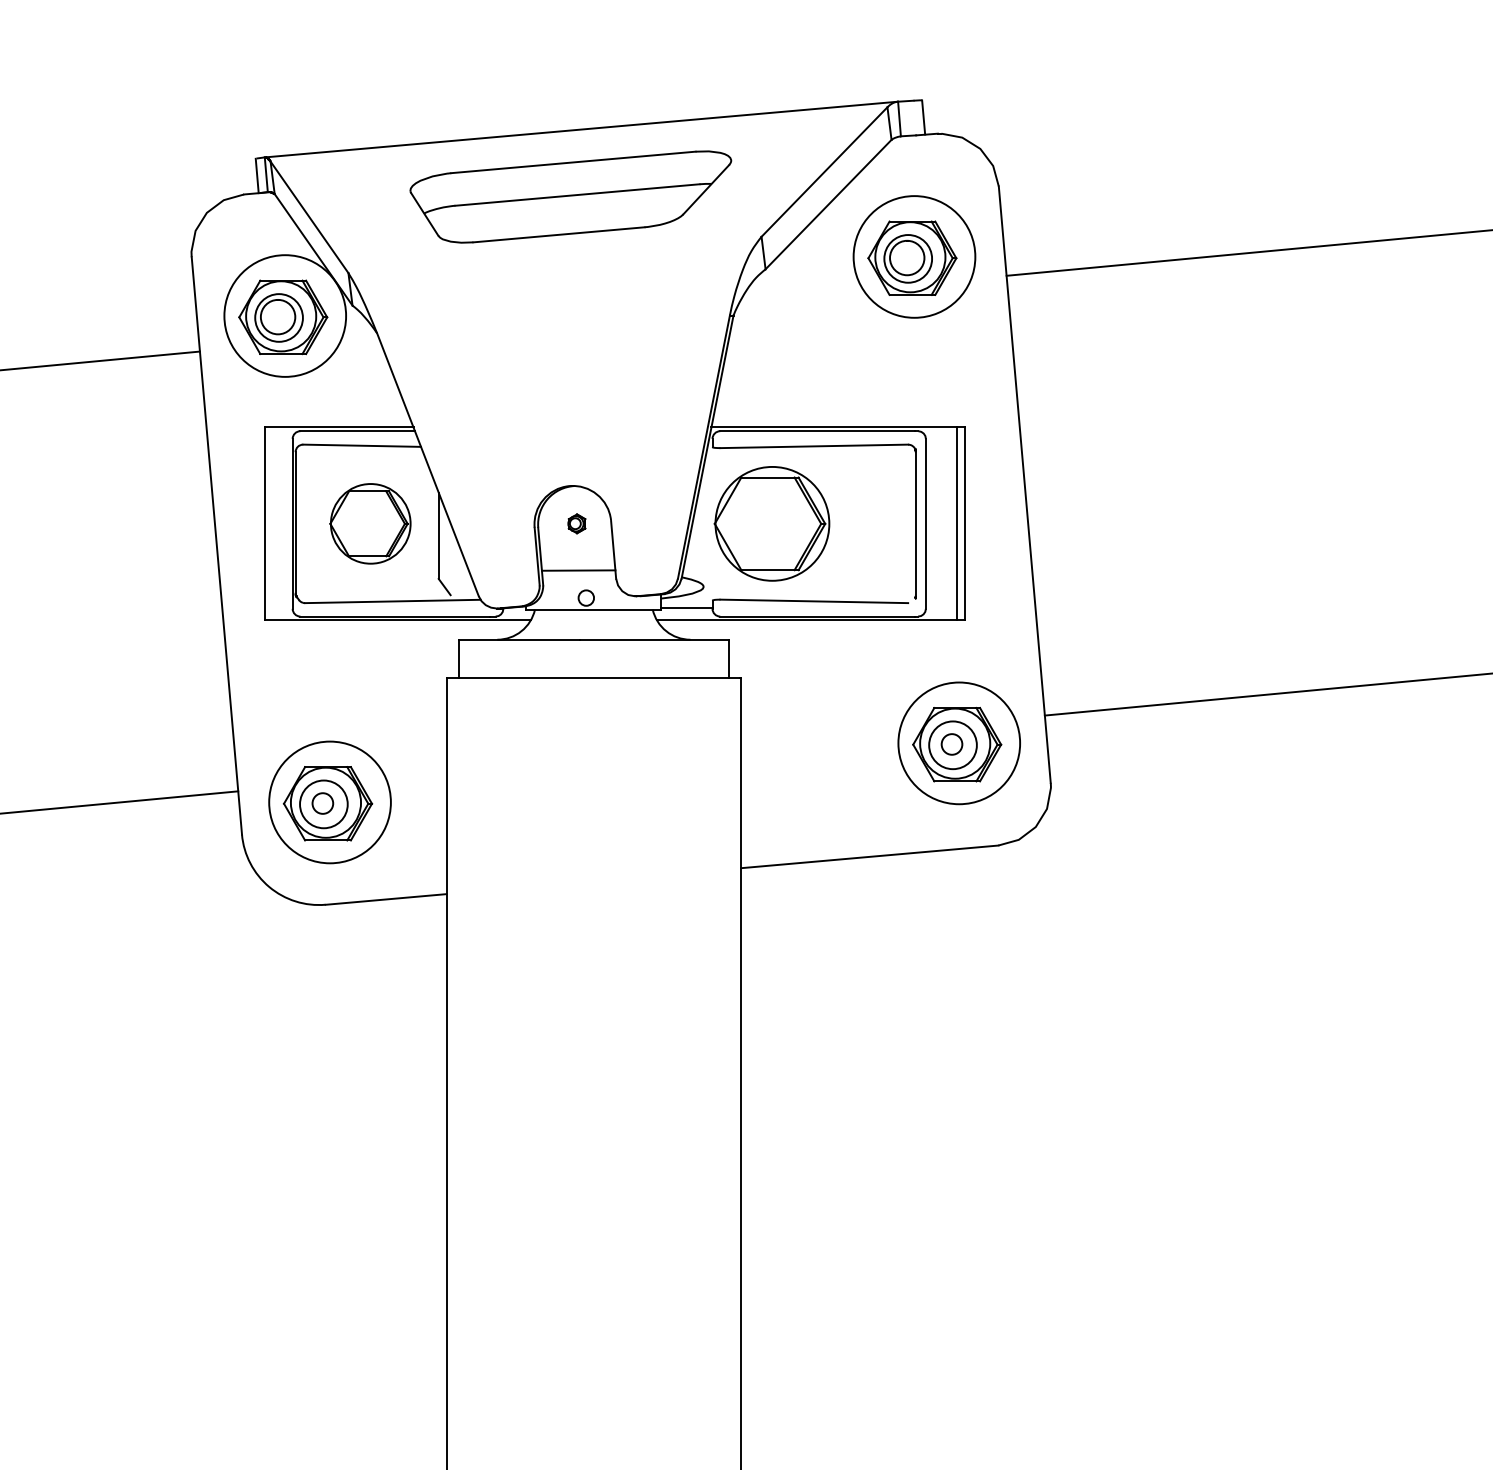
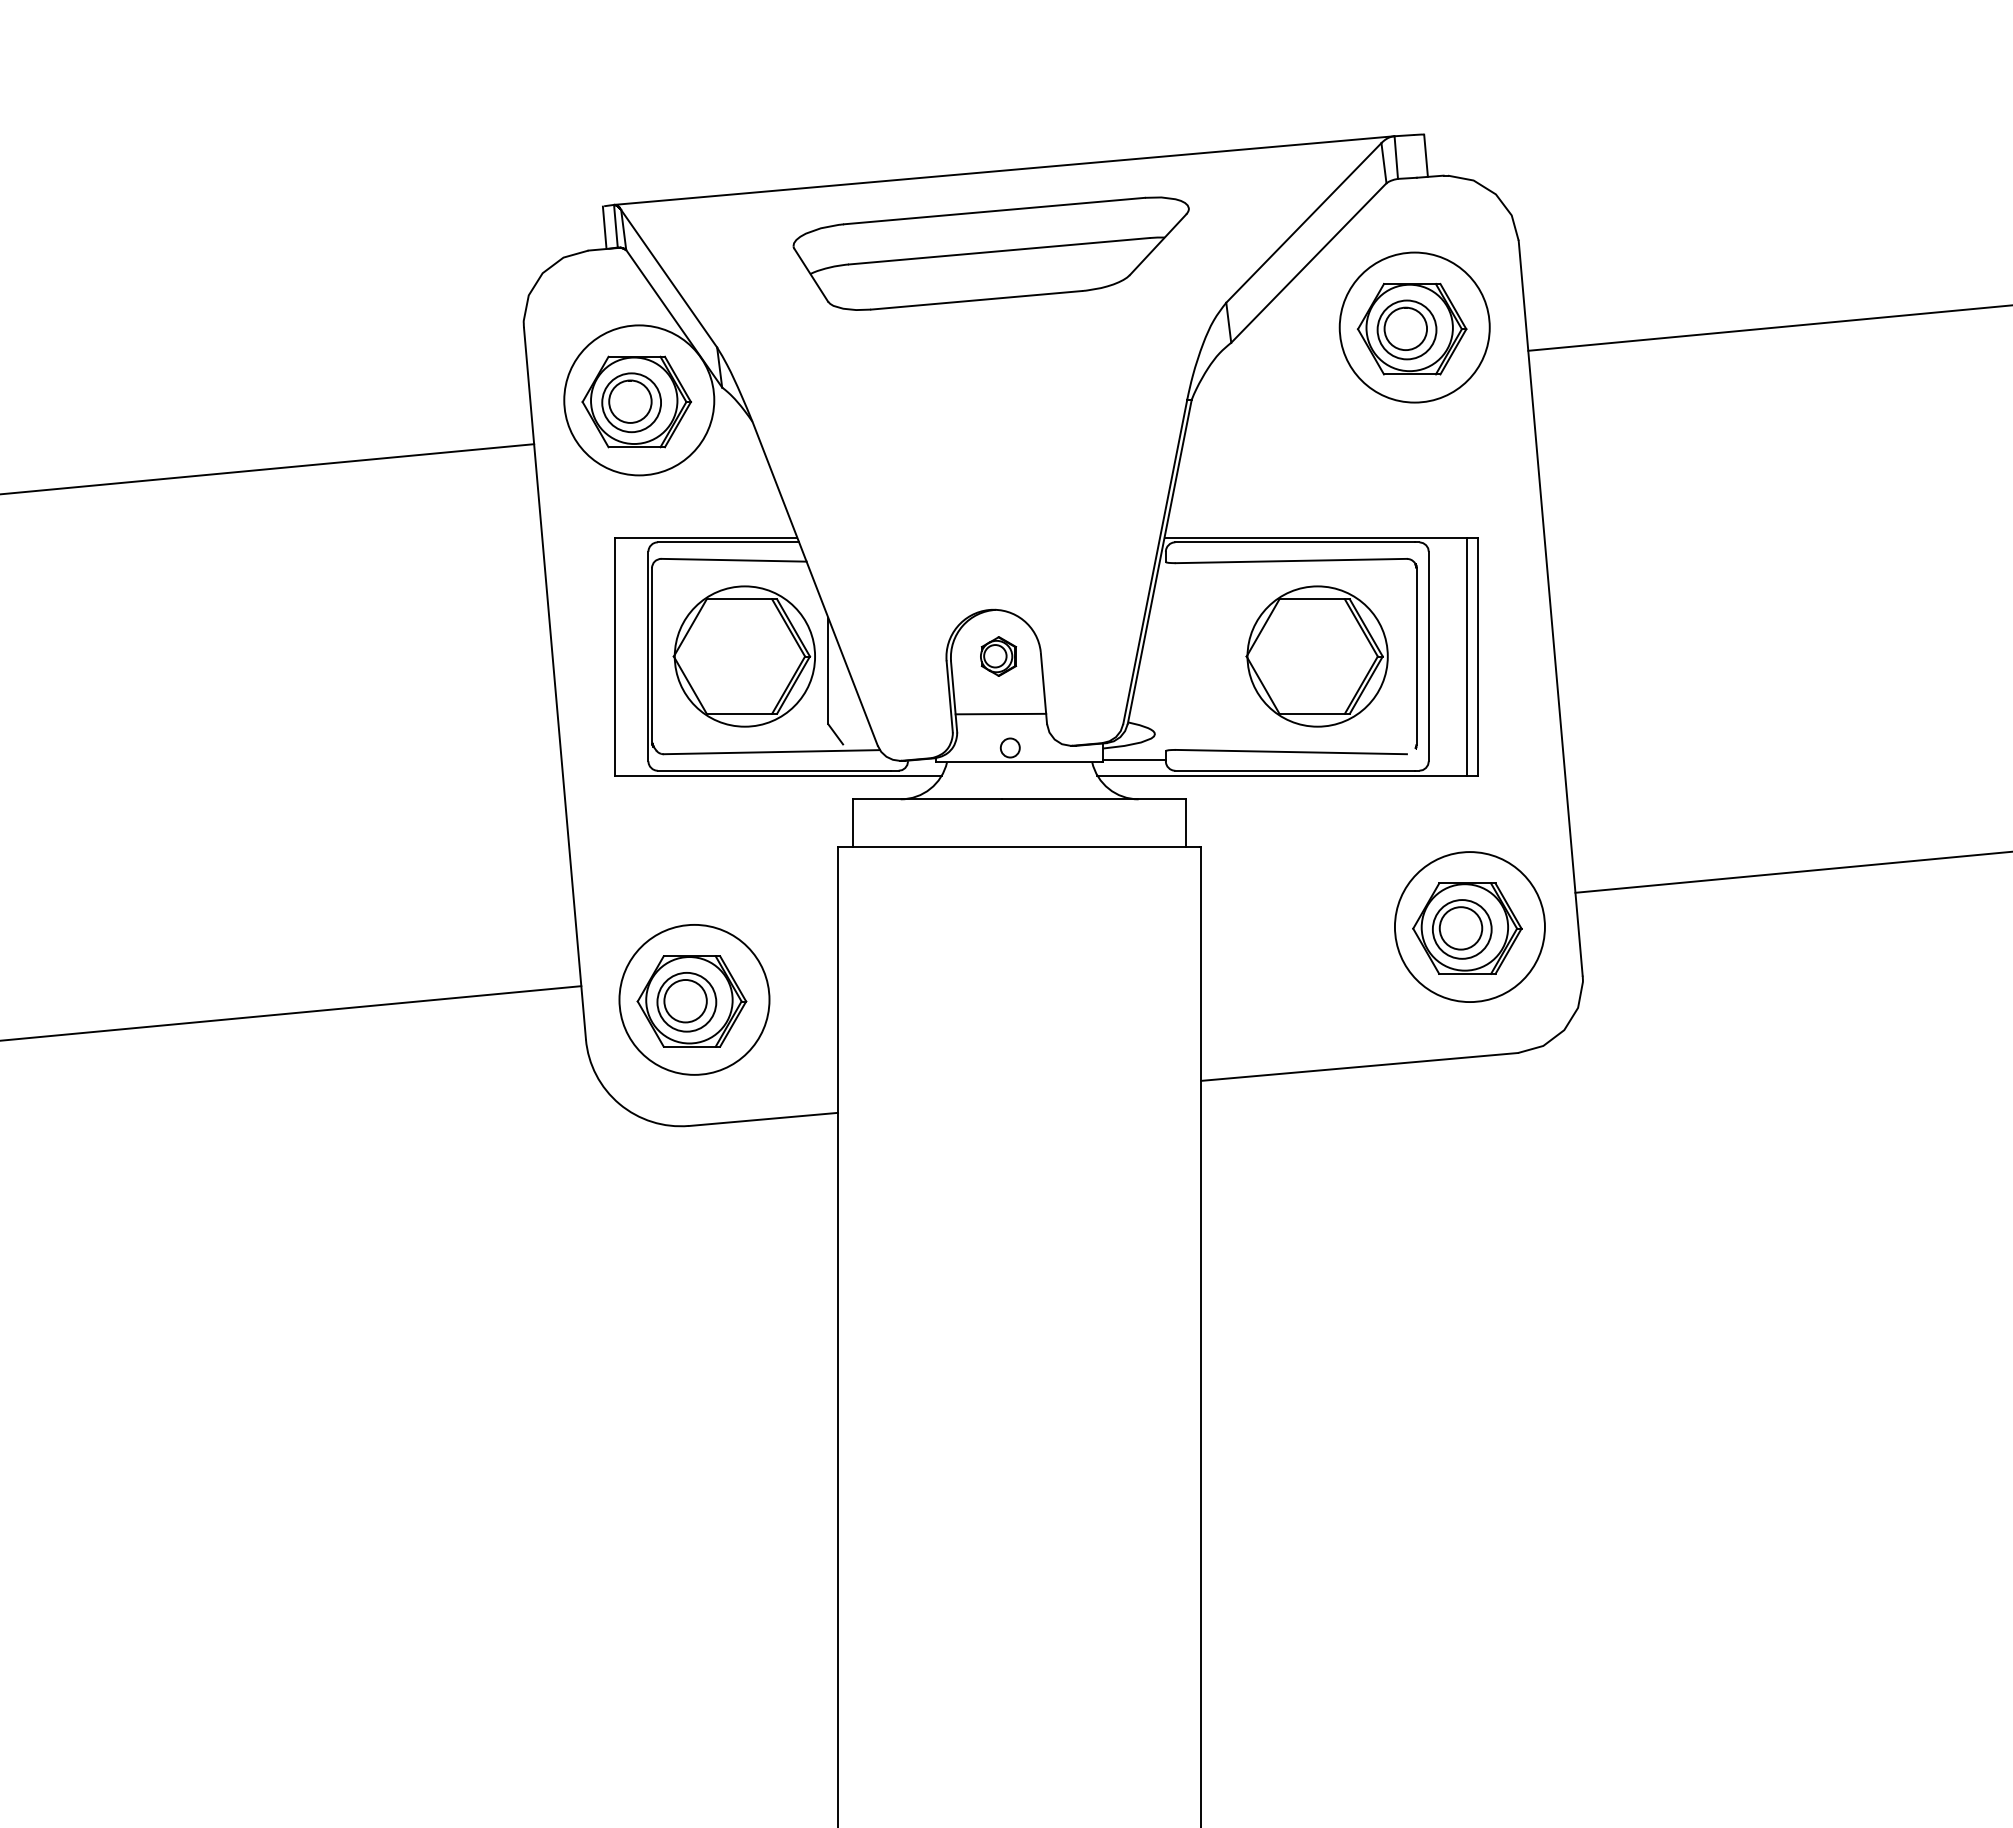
part: (369, 523) -> (743, 656), size x1.43
part: (576, 523) -> (998, 656), size x1.67
part: (771, 523) -> (1316, 656), moved
circle: (951, 744) -> (1460, 928), size x1.67
circle: (322, 802) -> (685, 1000), size x1.67

